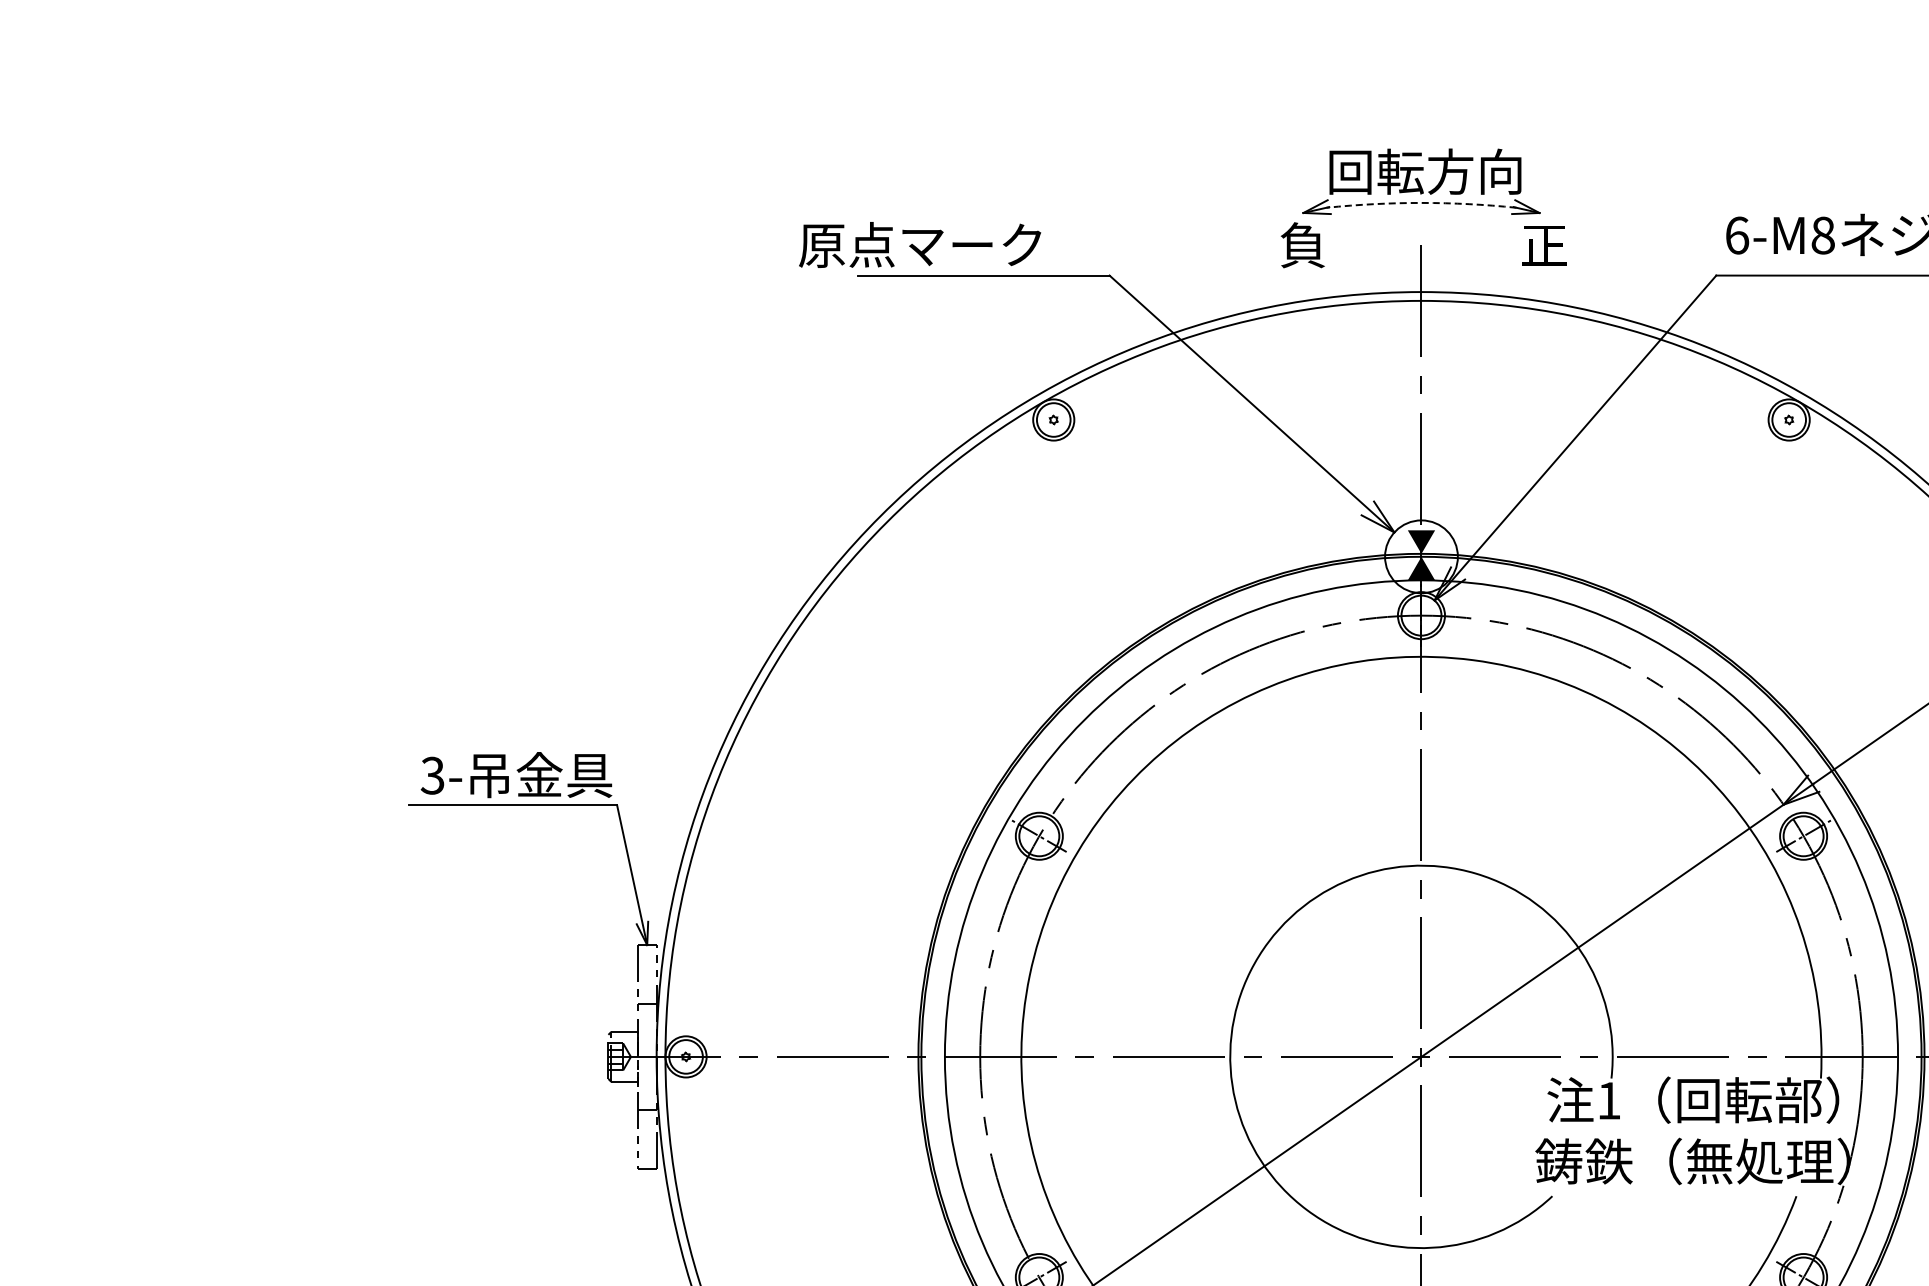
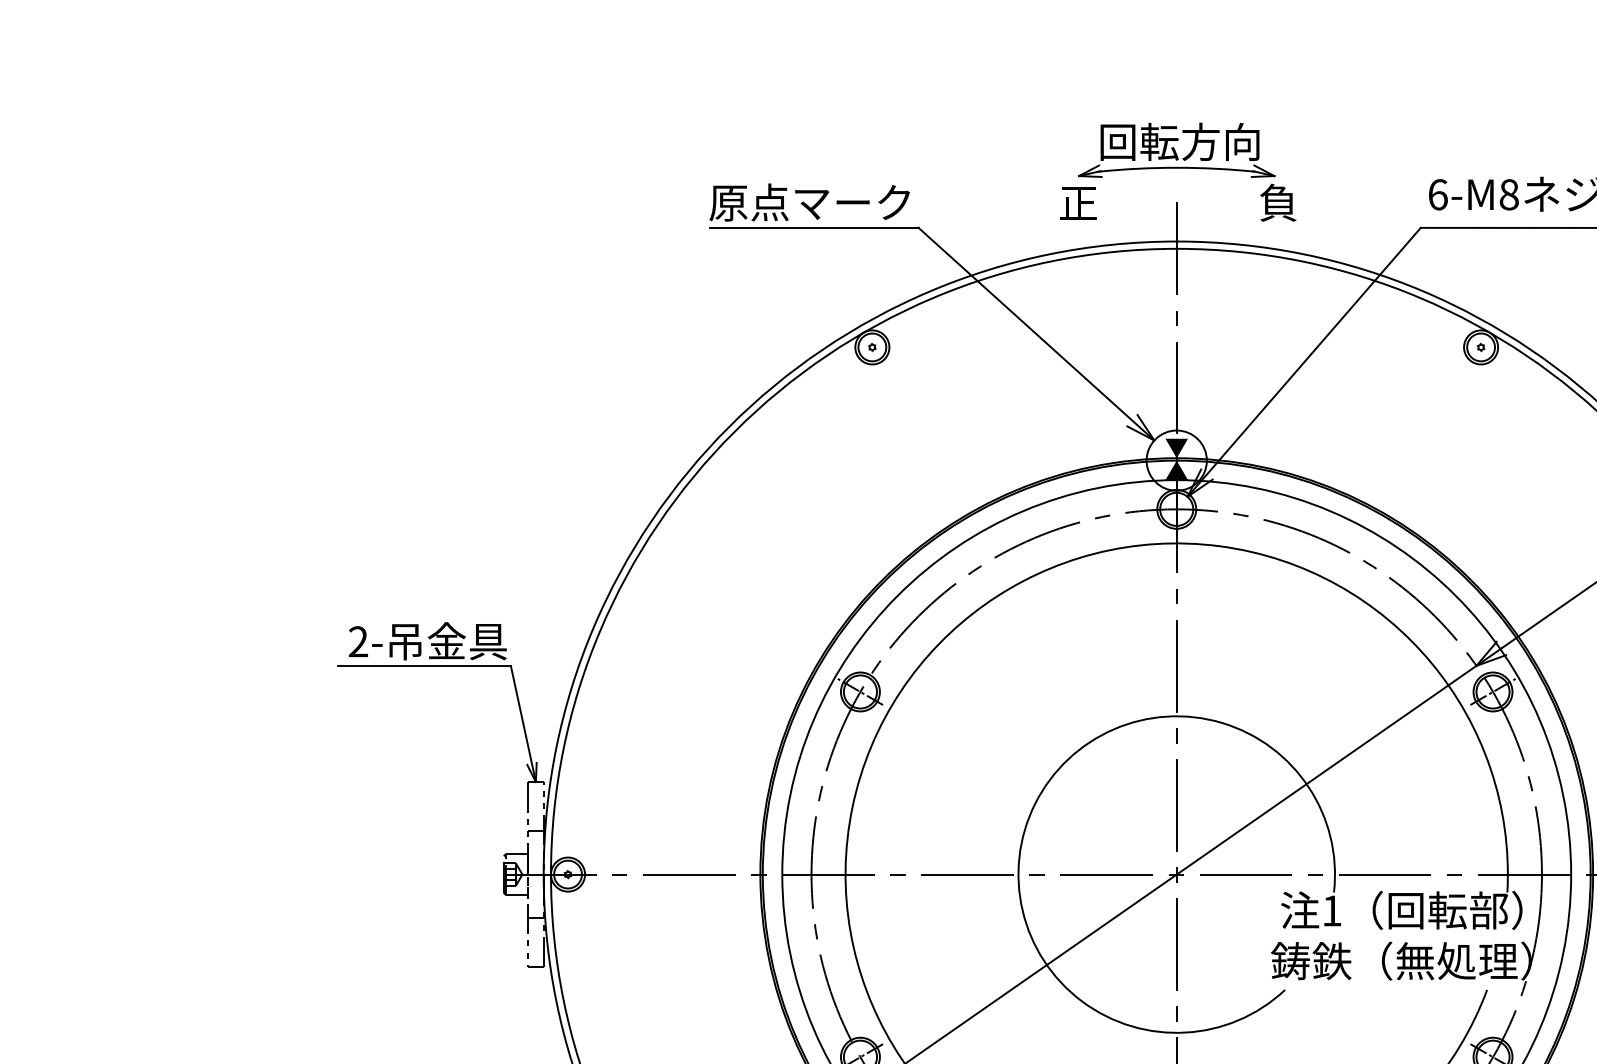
arc: (1421, 202) -> (1176, 167), dashed -> solid
text: (920, 244) -> (810, 202), moved
text: (1302, 245) -> (1078, 202), 負 -> 正
text: (1544, 245) -> (1278, 202), 正 -> 負
text: (432, 775) -> (358, 641), 3- -> 2-

